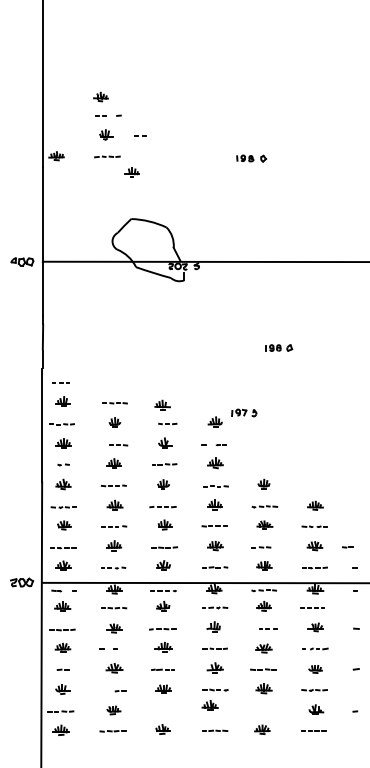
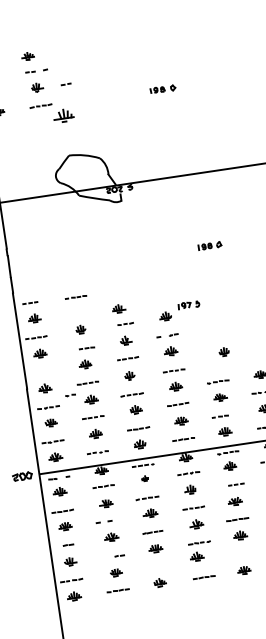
part: (131, 172) -> (63, 116), size x1.6
line: (114, 403) -> (75, 297), moved
part: (63, 464) -> (70, 395), moved
part: (263, 483) -> (223, 351), moved
part: (163, 605) -> (145, 478), size x0.6

